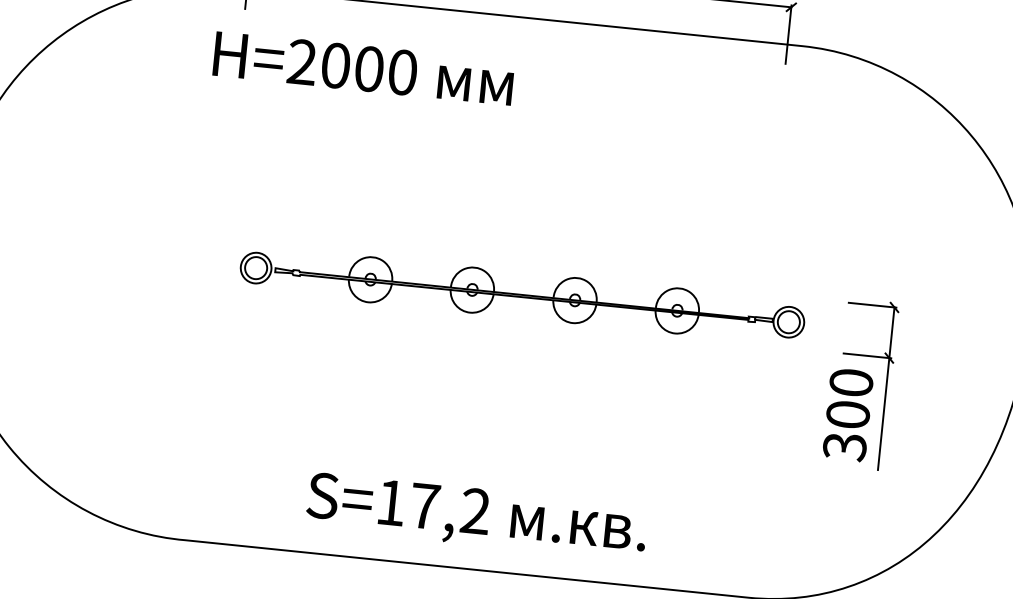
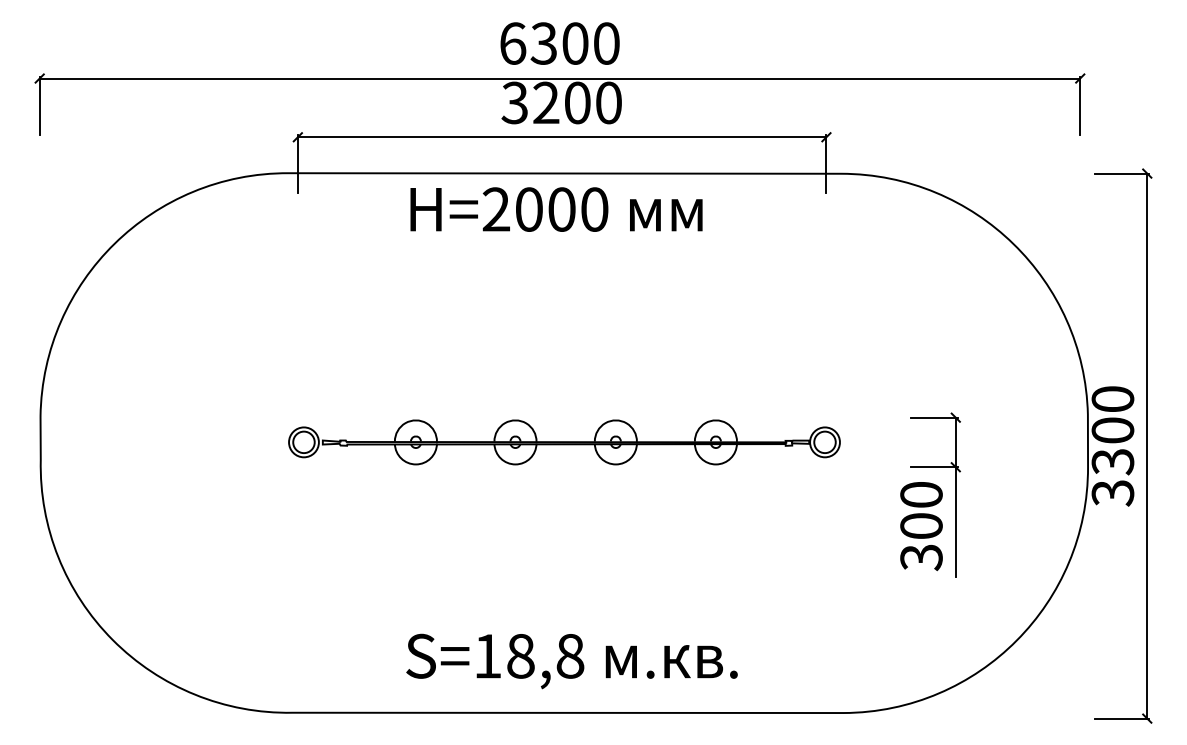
text: (363, 68) -> (556, 209), moved
part: (522, 295) -> (564, 442), moved
text: (450, 507) -> (545, 655), S=17,2 -> S=18,8

